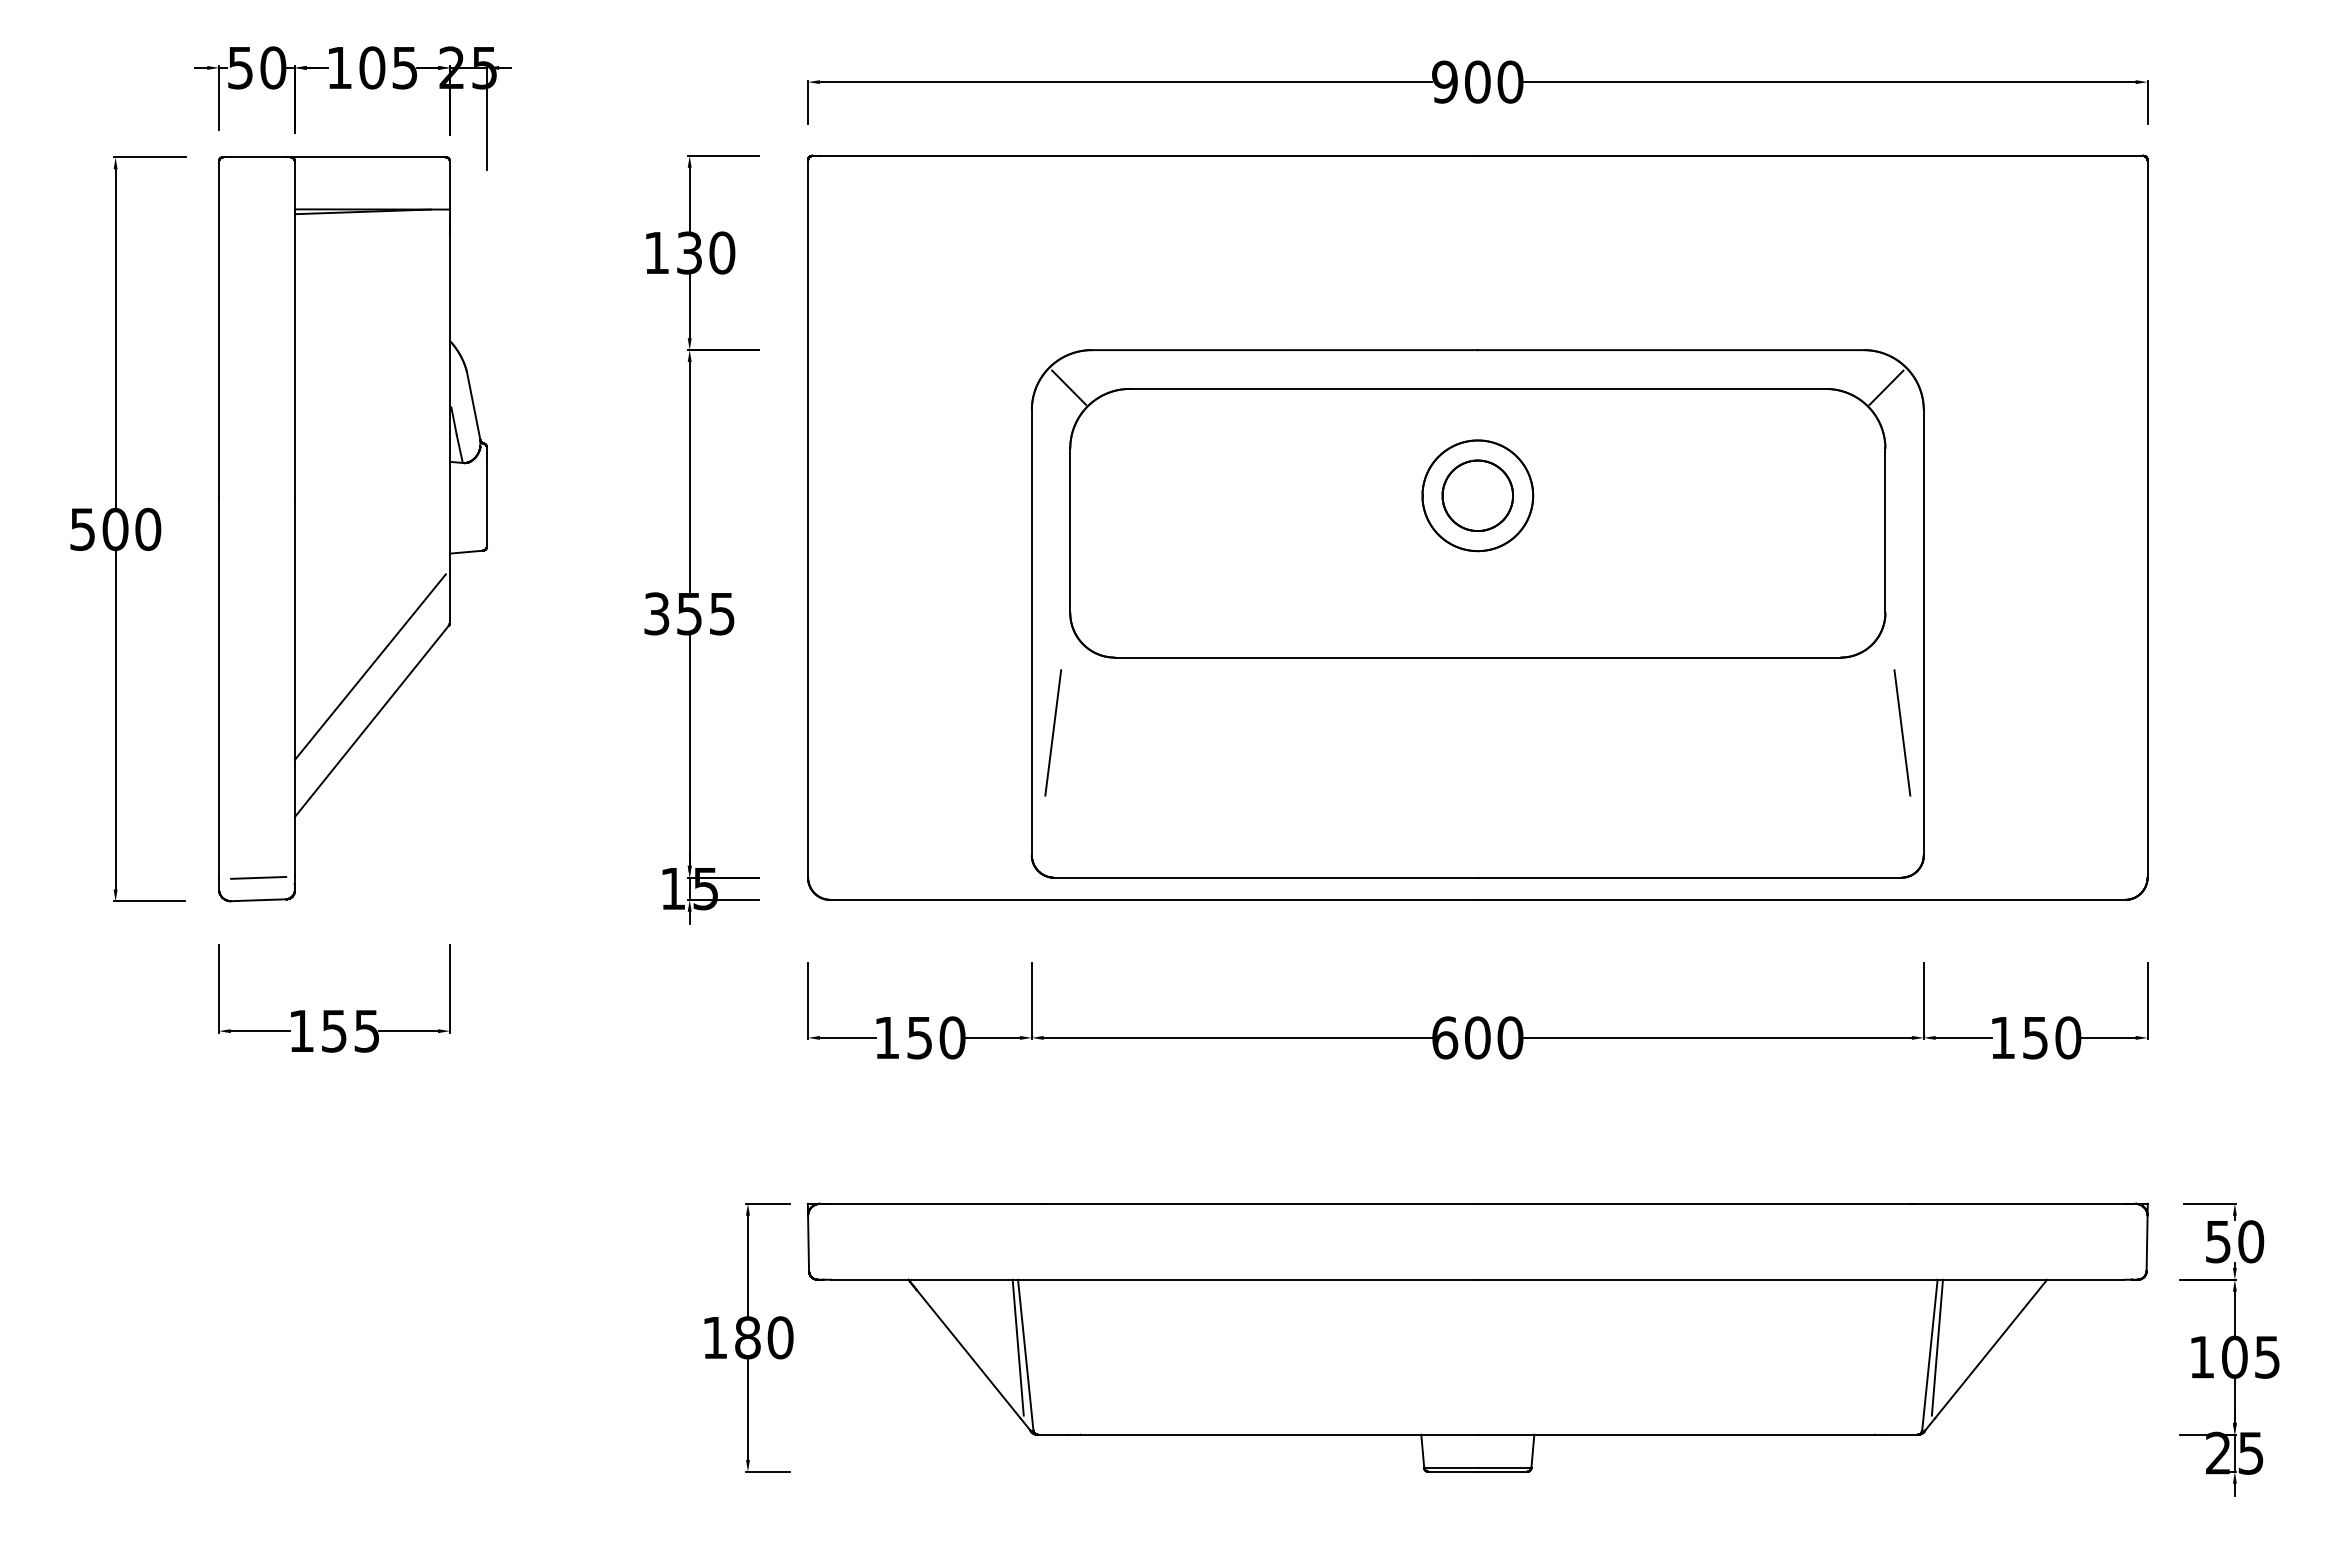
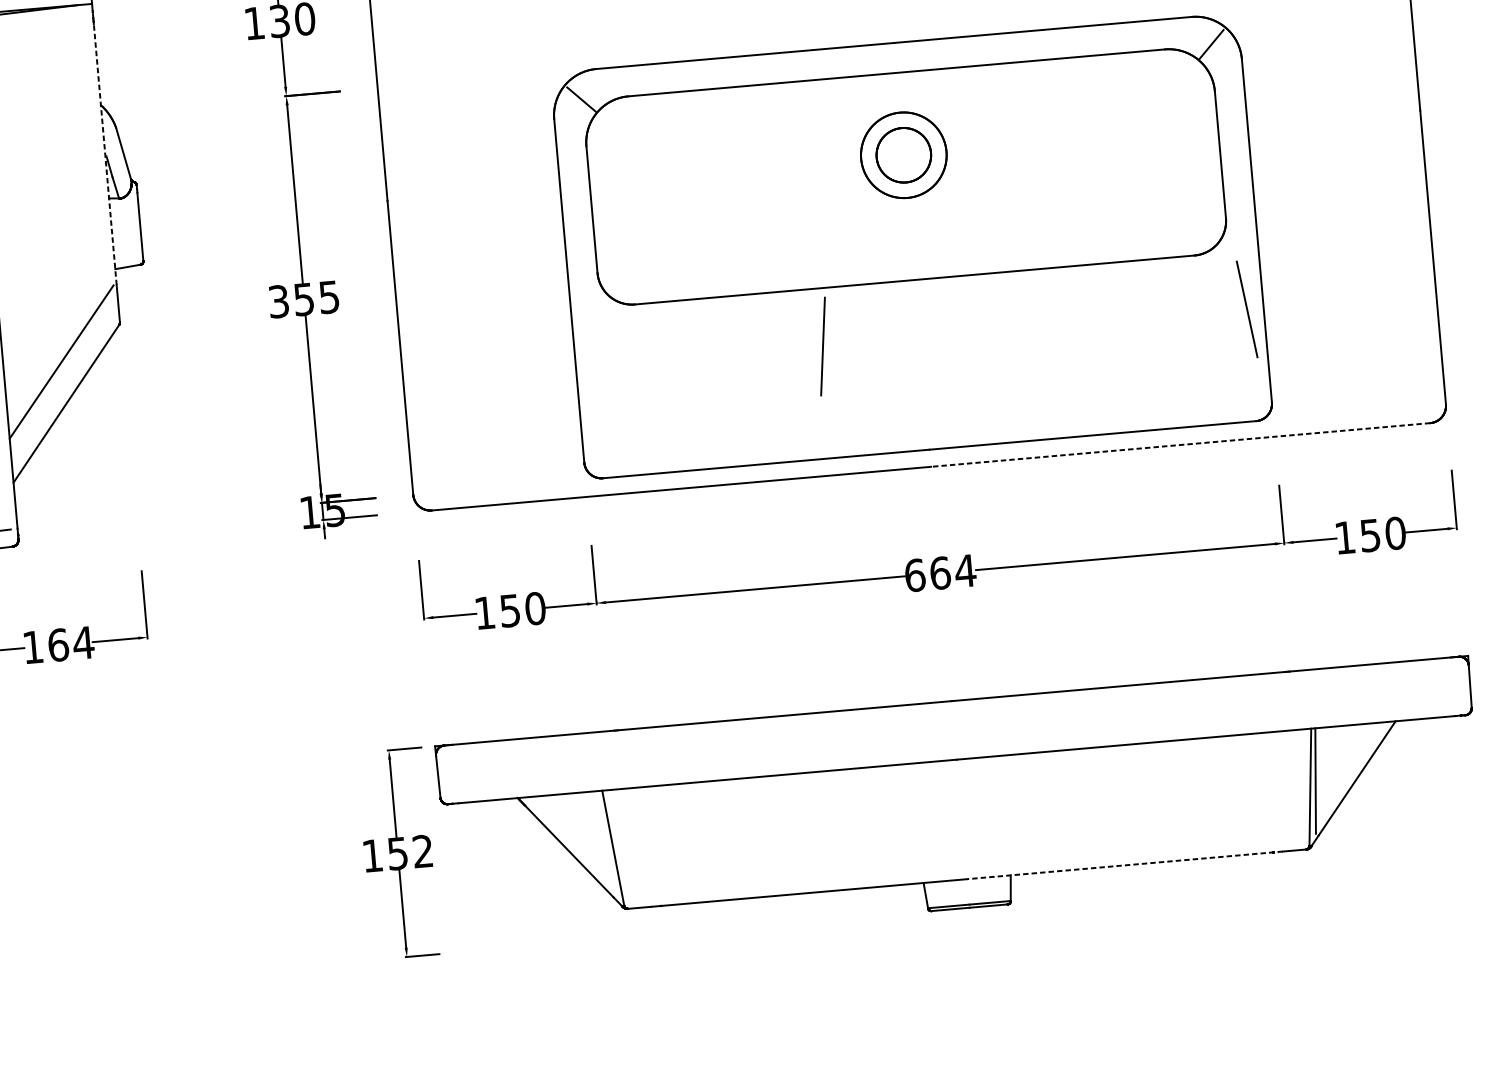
line: (449, 396) -> (104, 148), solid -> dashed
line: (1053, 732) -> (823, 346), moved
line: (1801, 899) -> (1180, 444), solid -> dashed
text: (350, 1030) -> (70, 643), 155 -> 164
text: (1494, 1037) -> (953, 571), 600 -> 664
text: (764, 1337) -> (410, 852), 180 -> 152
line: (1017, 1347) -> (606, 842), removed
line: (1682, 1434) -> (1124, 865), solid -> dashed

